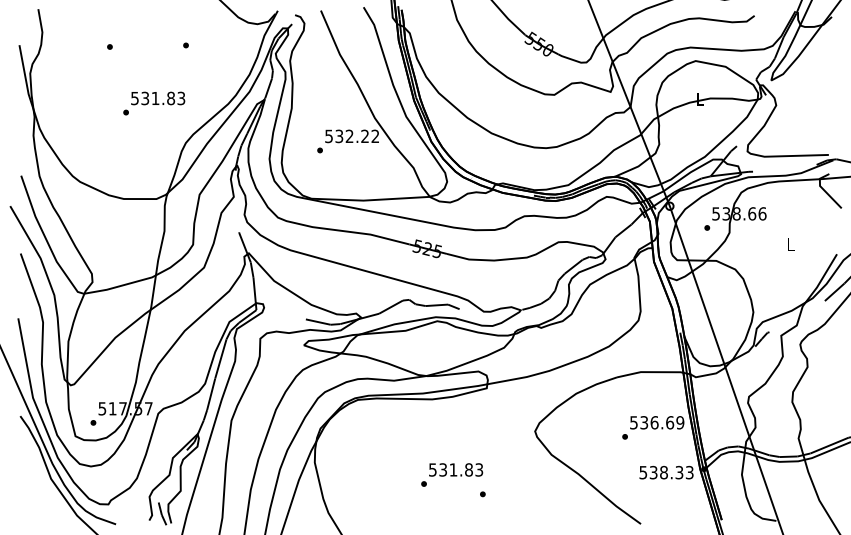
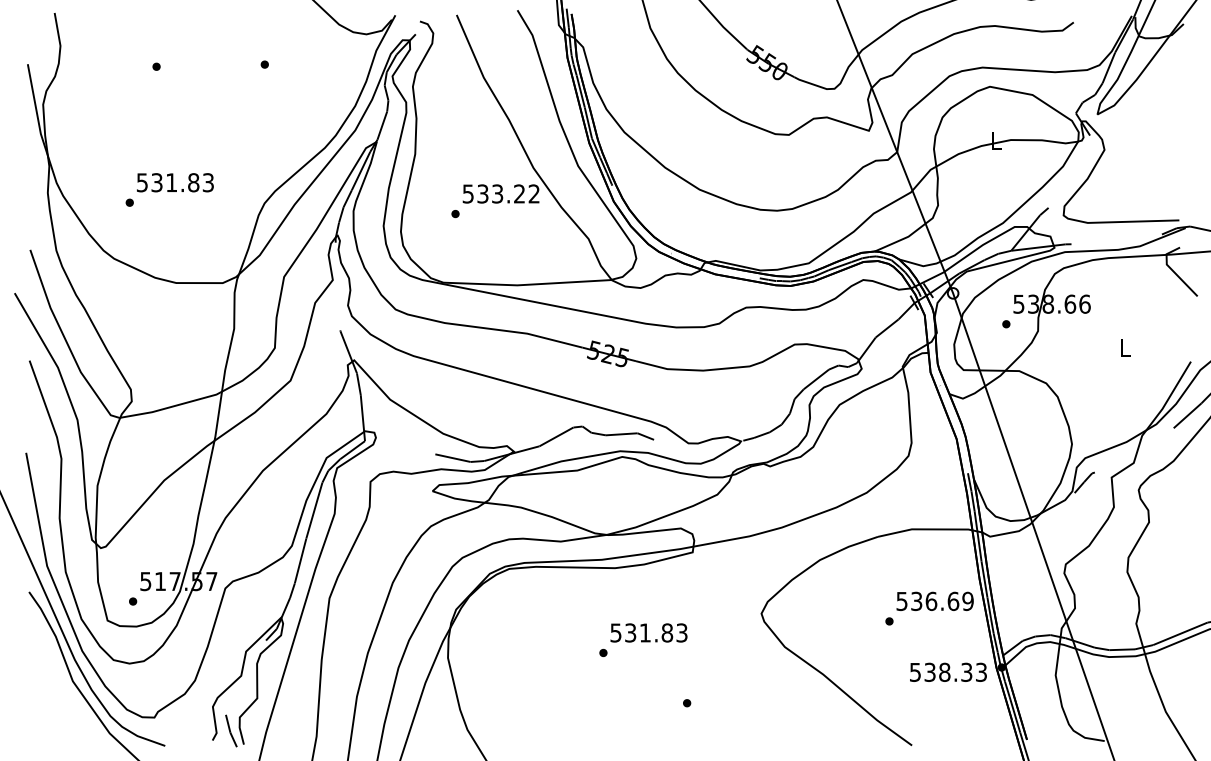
text: (154, 103) -> (170, 189), moved
text: (349, 136) -> (497, 194), 532.22 -> 533.22
text: (452, 474) -> (643, 639), moved

